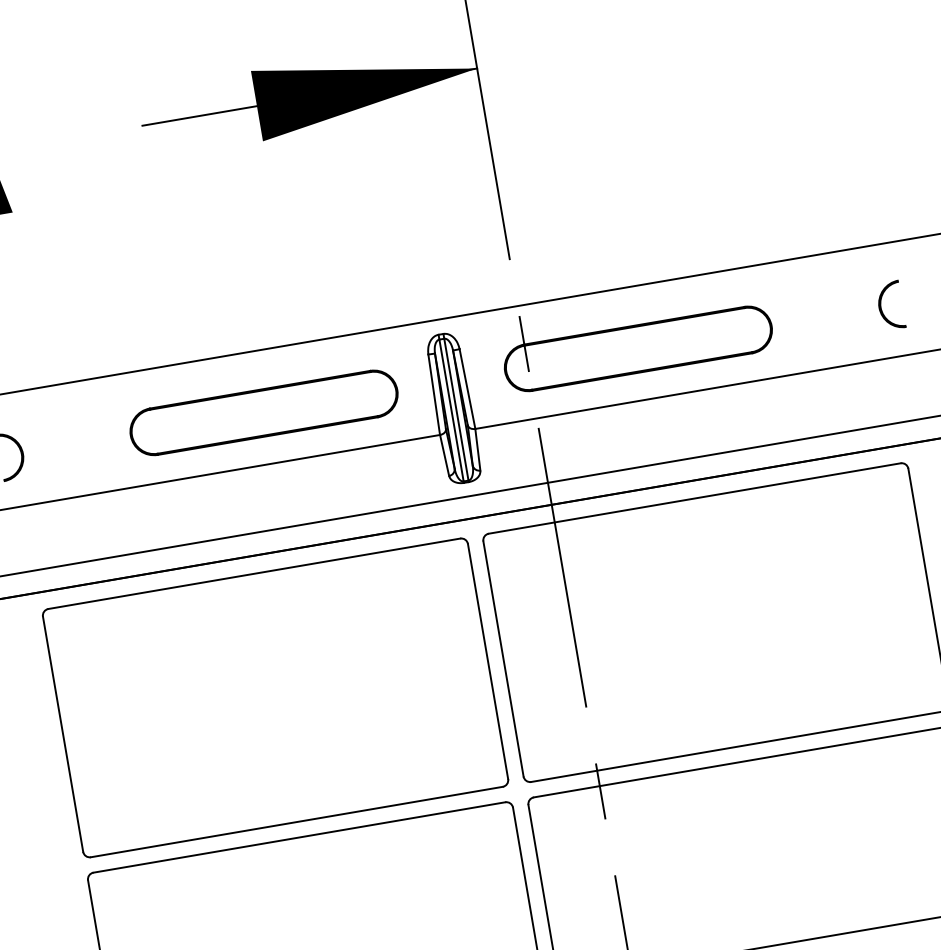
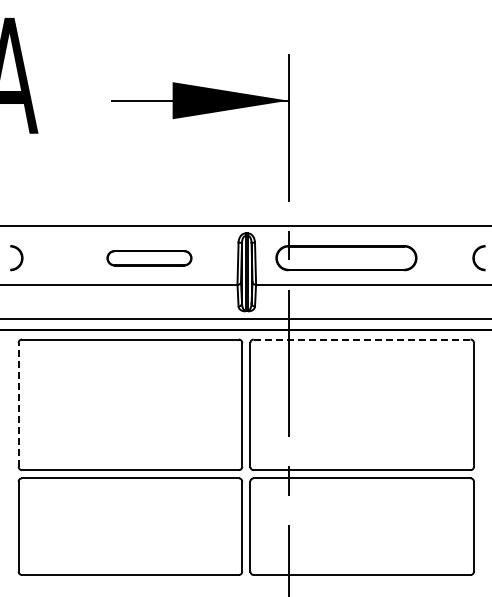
part: (264, 413) -> (149, 258), size x0.6
line: (695, 498) -> (362, 339), solid -> dashed
line: (62, 733) -> (18, 404), solid -> dashed

